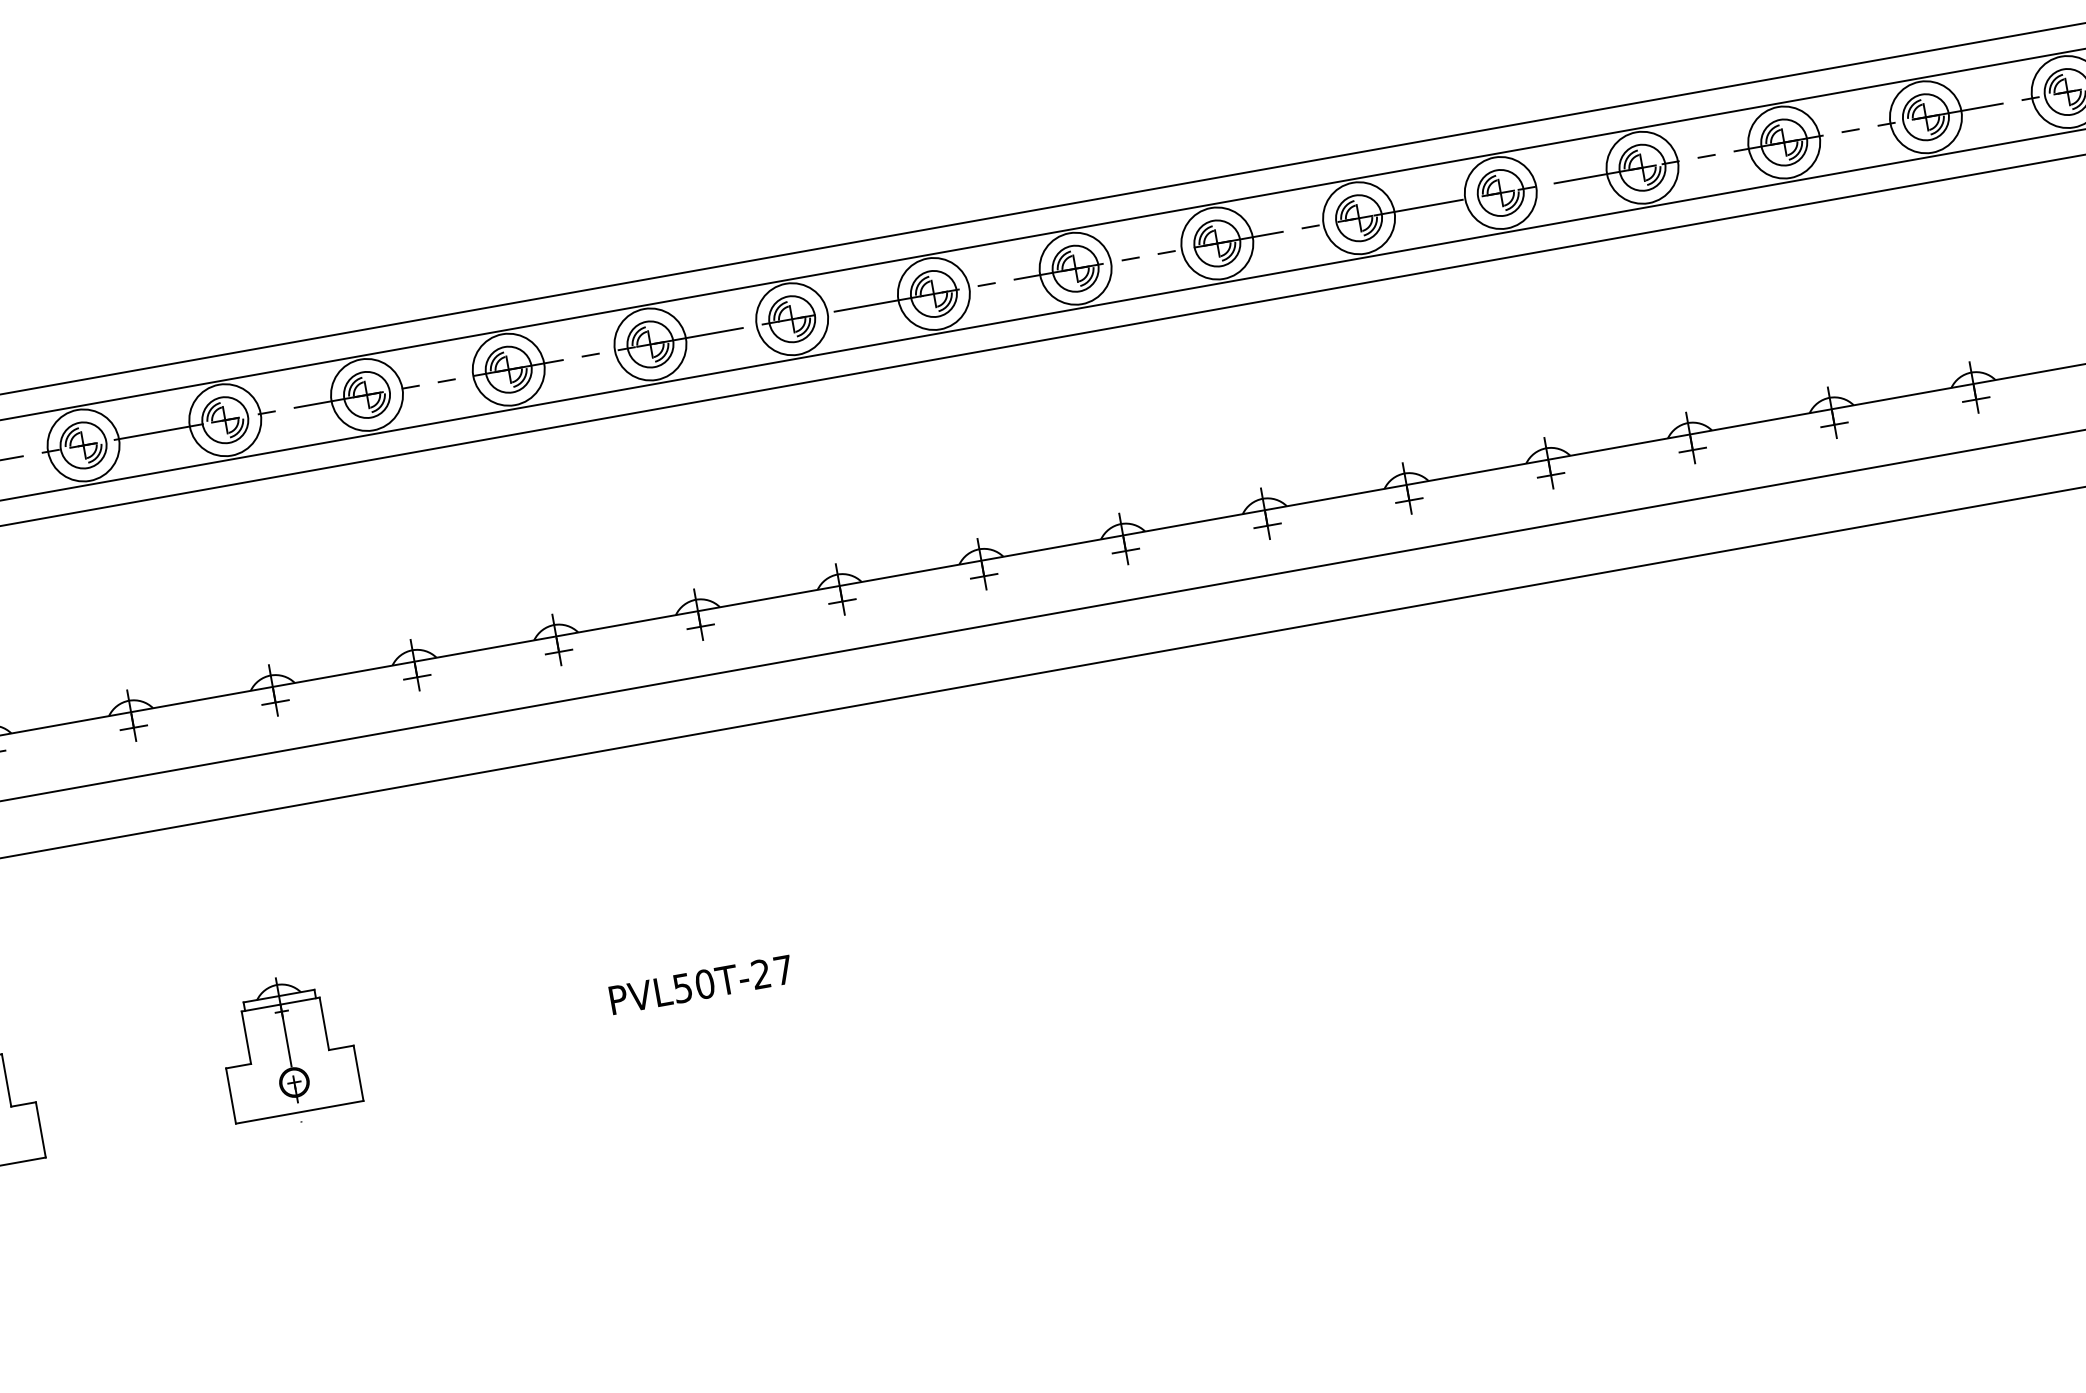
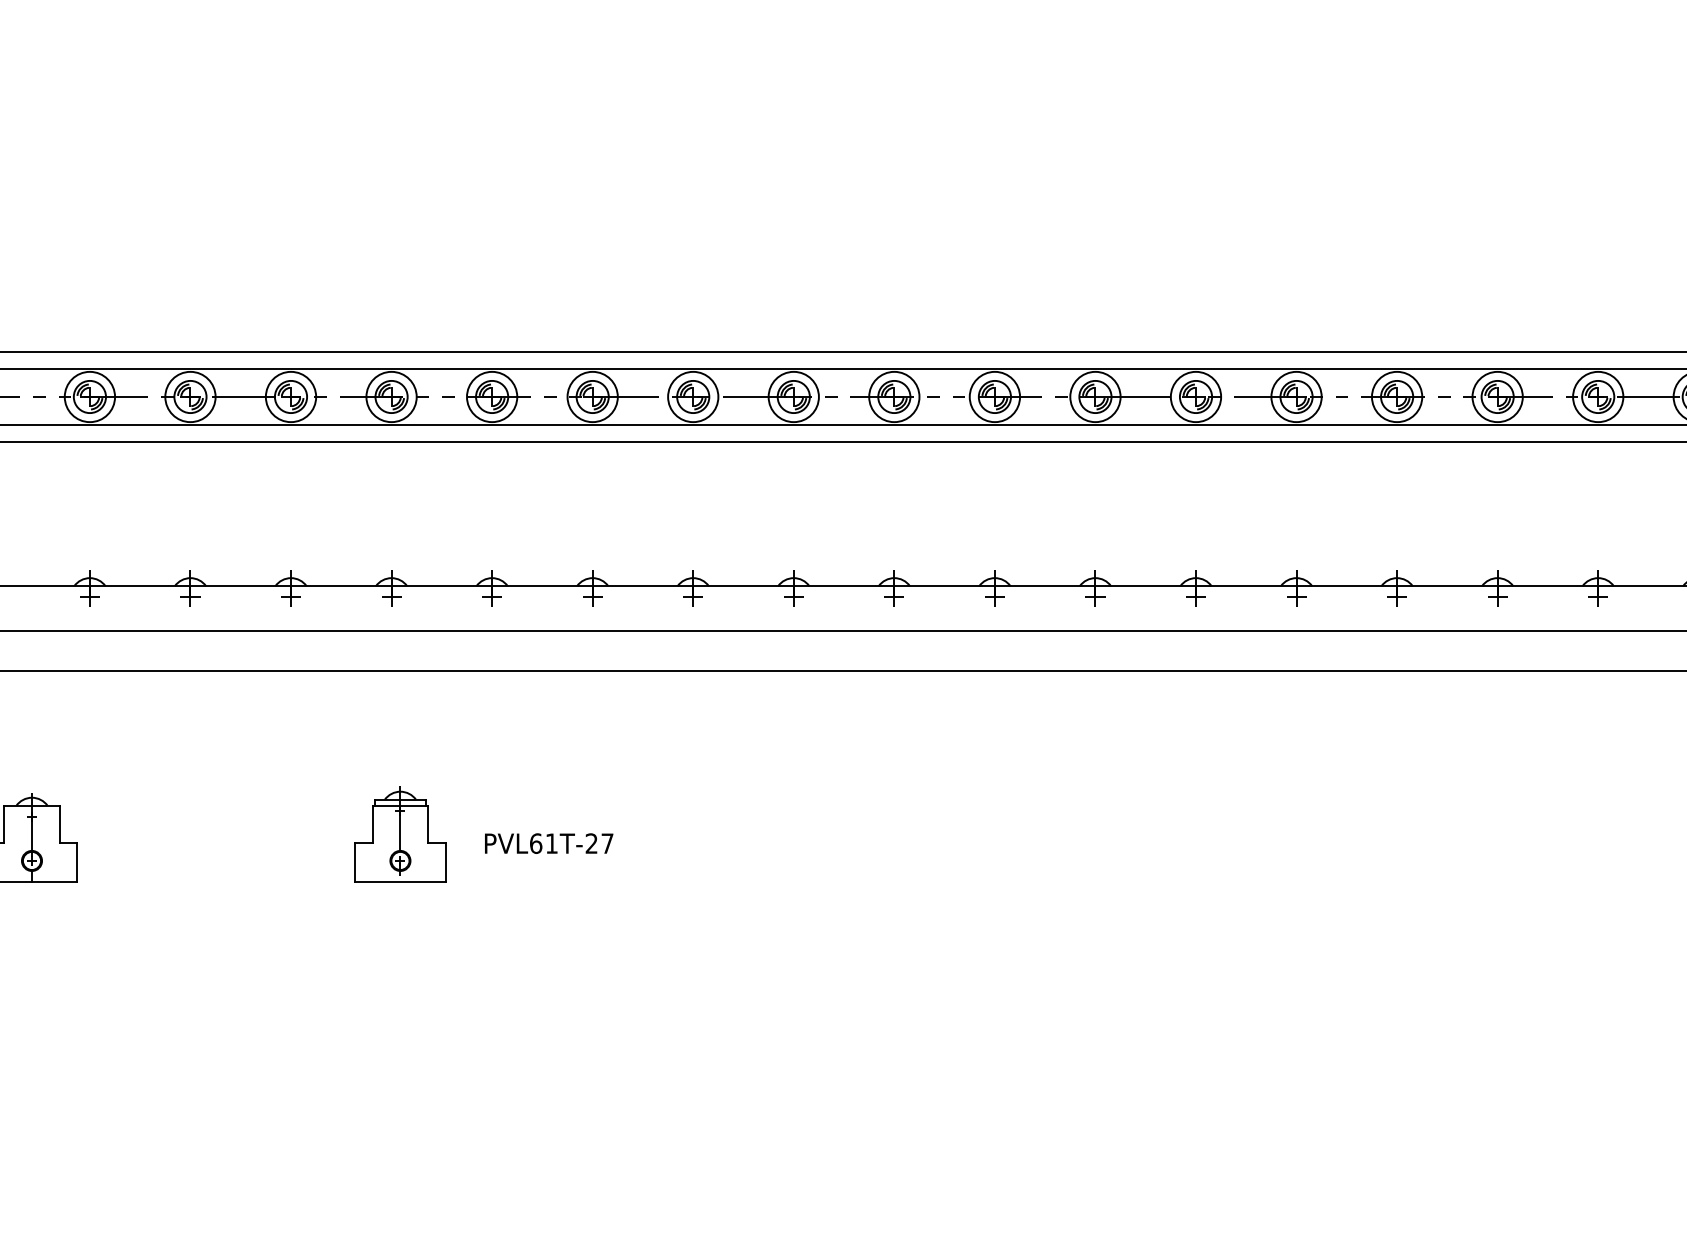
text: (694, 985) -> (544, 843), PVL50T-27 -> PVL61T-27
part: (287, 1045) -> (400, 834), moved

